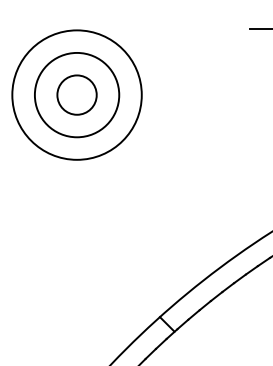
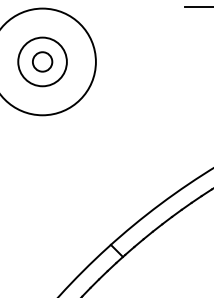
circle: (76, 94) -> (42, 61), size x0.6
circle: (76, 94) -> (42, 61), size x0.7

